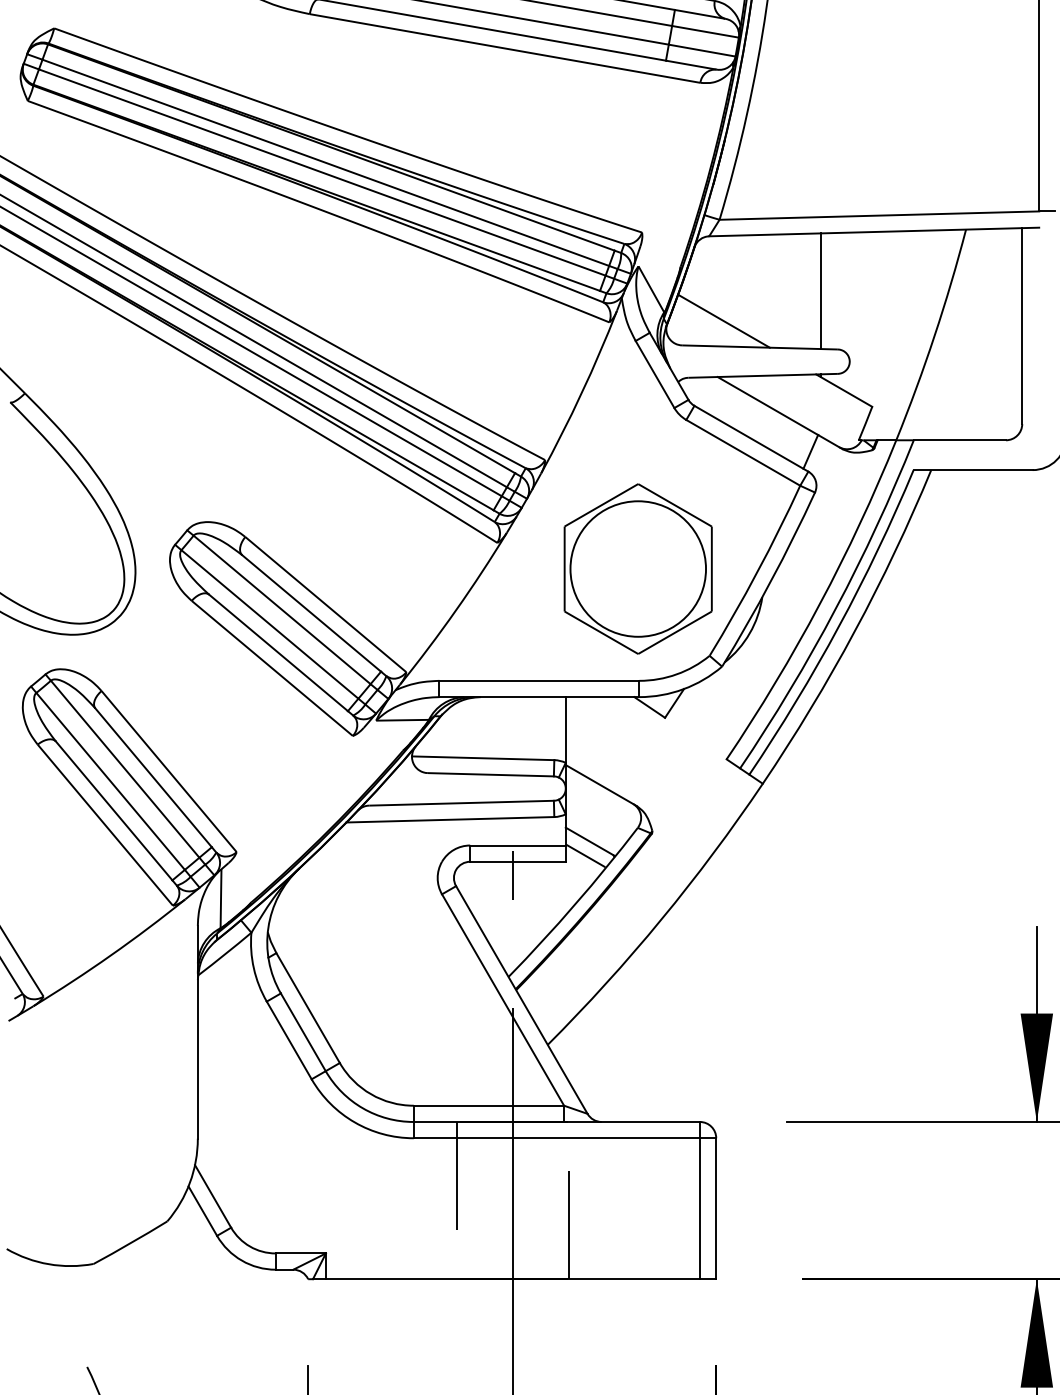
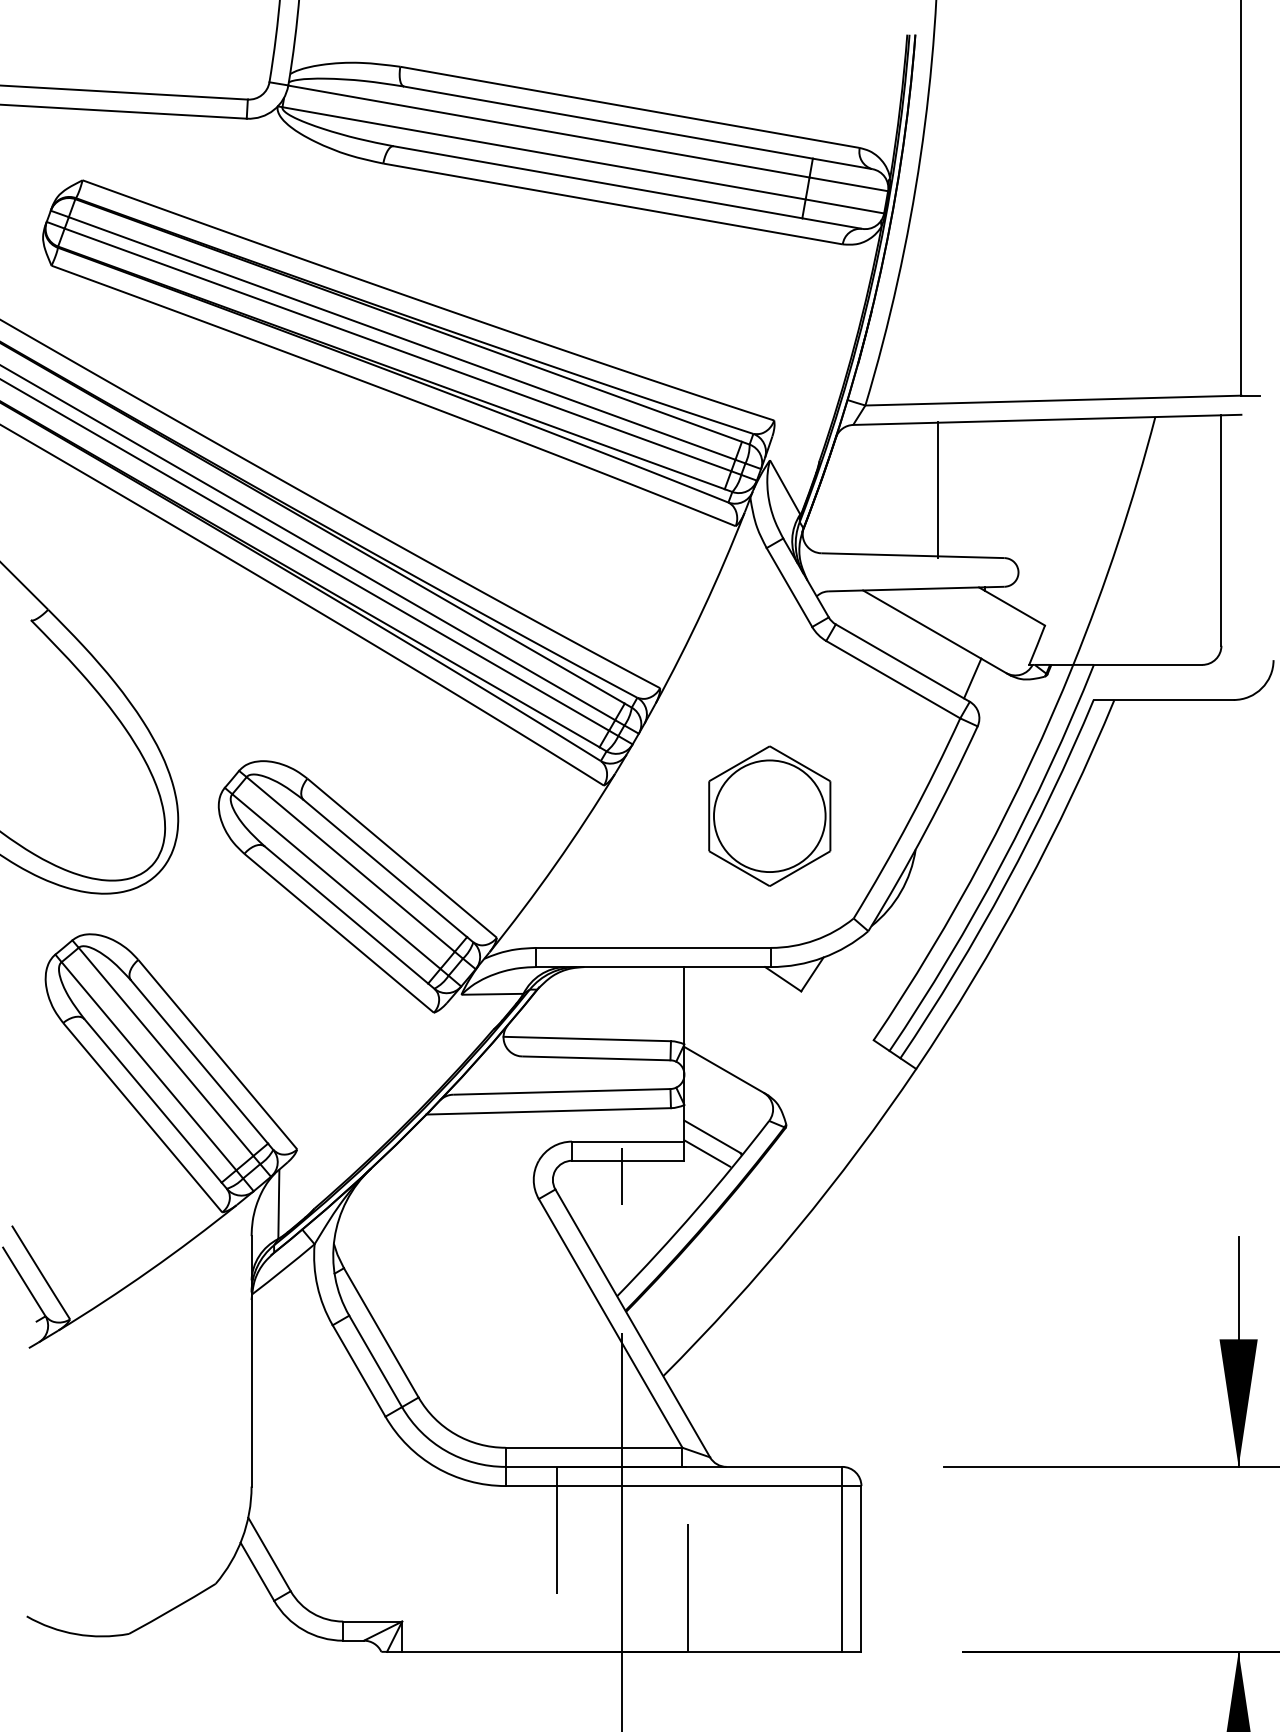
line: (820, 291) -> (937, 489), moved
line: (723, 320) -> (870, 524), removed
part: (638, 568) -> (769, 815), size x0.7

